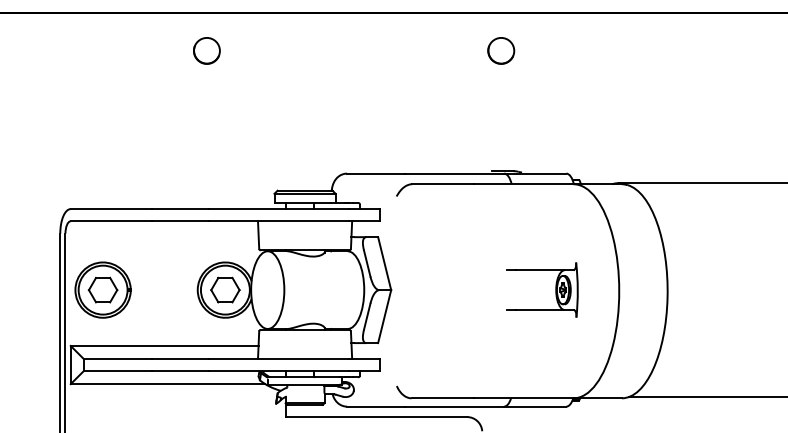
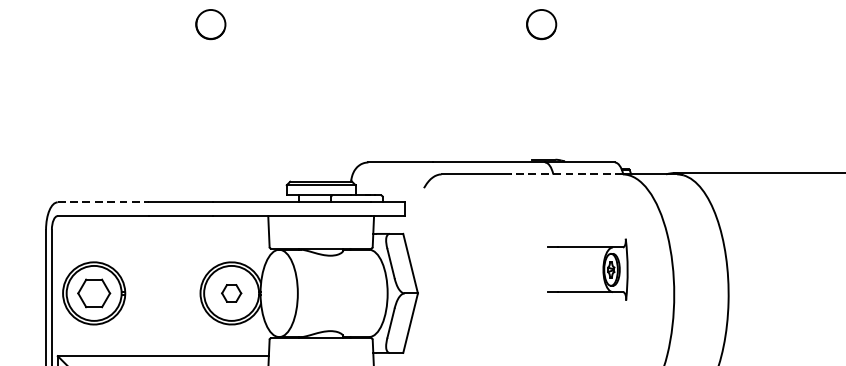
line: (523, 184) -> (566, 174), solid -> dashed
line: (111, 209) -> (103, 202), solid -> dashed
part: (225, 289) -> (231, 292), size x0.6
part: (555, 289) -> (602, 269), moved

